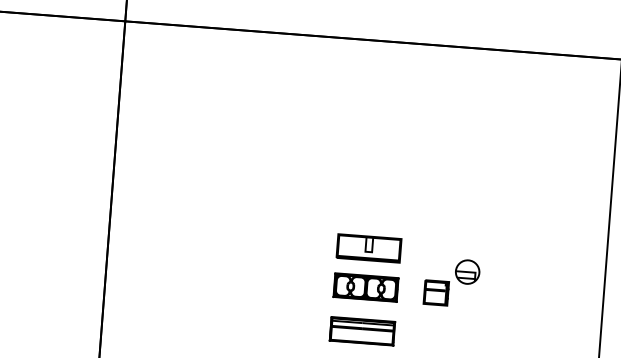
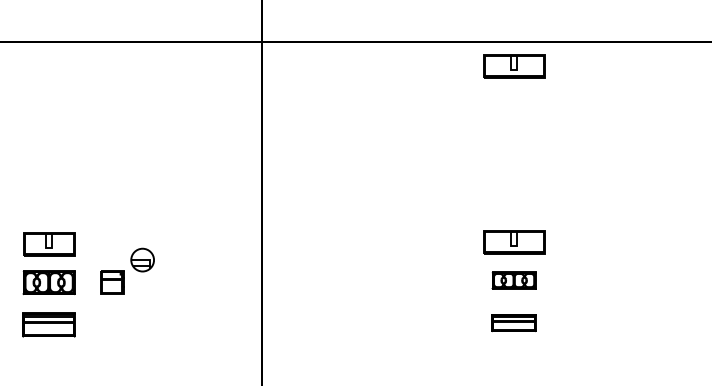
part: (383, 66) -> (514, 66), added
part: (451, 281) -> (596, 268), removed
part: (365, 287) -> (513, 280), size x0.7
part: (361, 330) -> (513, 322), size x0.7

